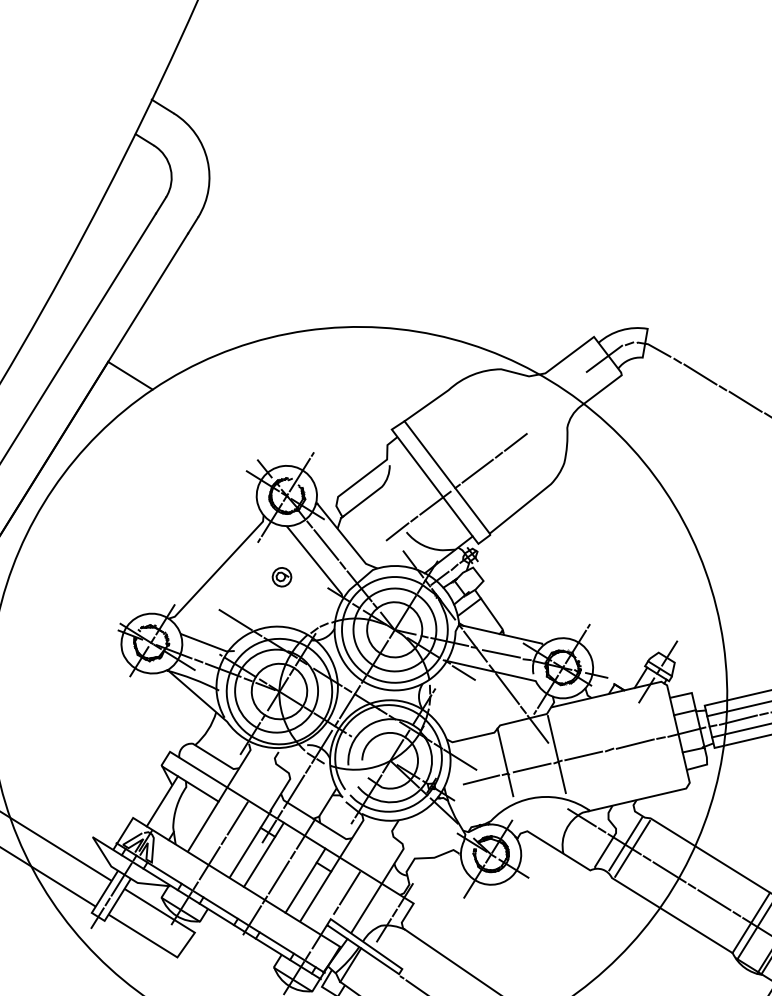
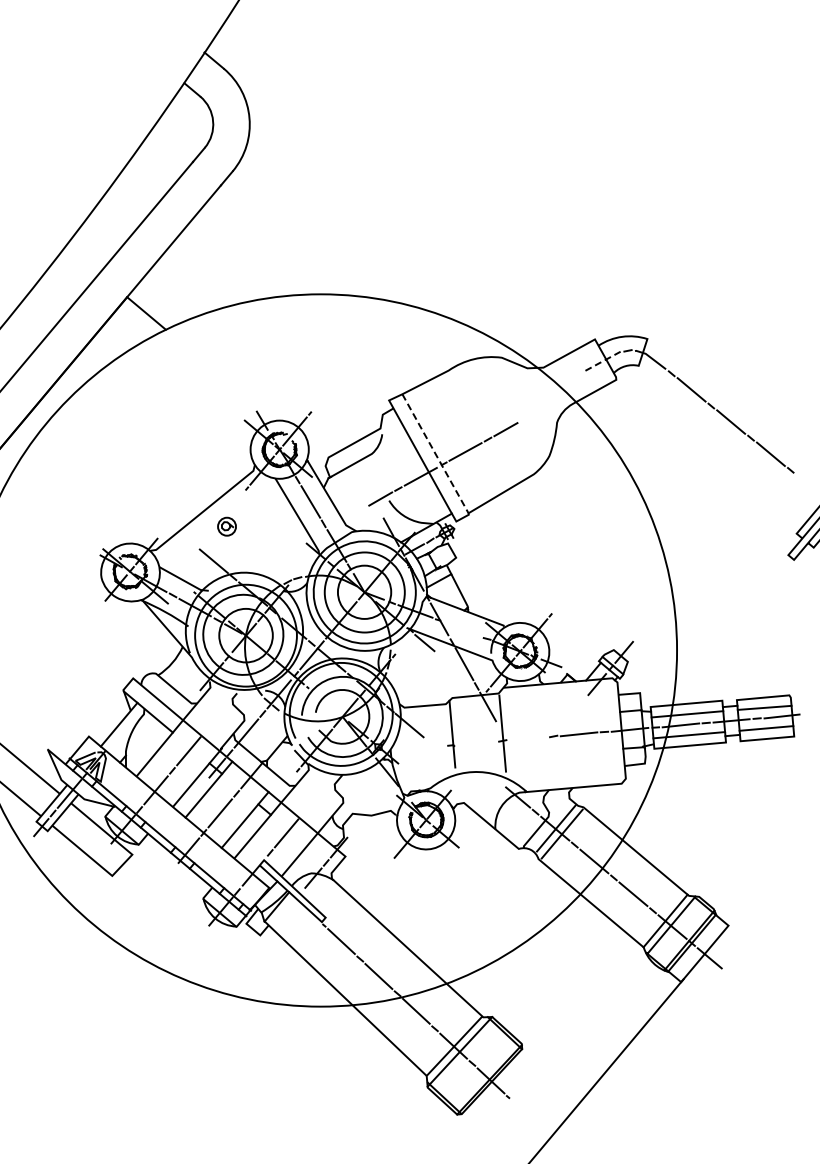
line: (604, 359) -> (601, 362), solid -> dashed
line: (447, 478) -> (435, 454), solid -> dashed
part: (281, 577) -> (226, 526), moved
line: (501, 653) -> (463, 629), removed
line: (584, 755) -> (528, 738), removed
line: (532, 767) -> (477, 742), removed
line: (480, 779) -> (426, 747), removed

